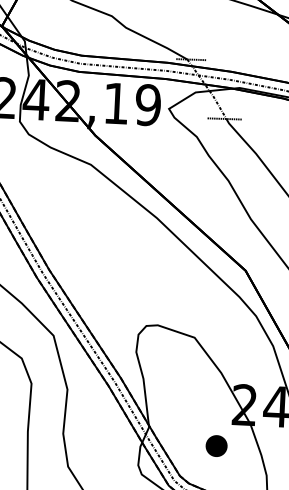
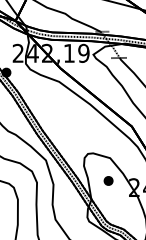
part: (216, 445) -> (108, 180), moved

